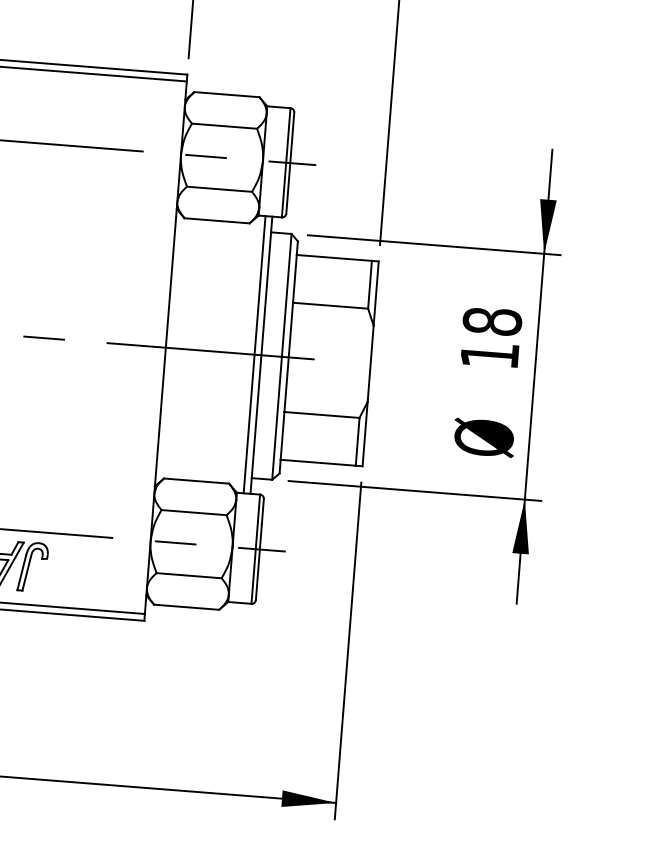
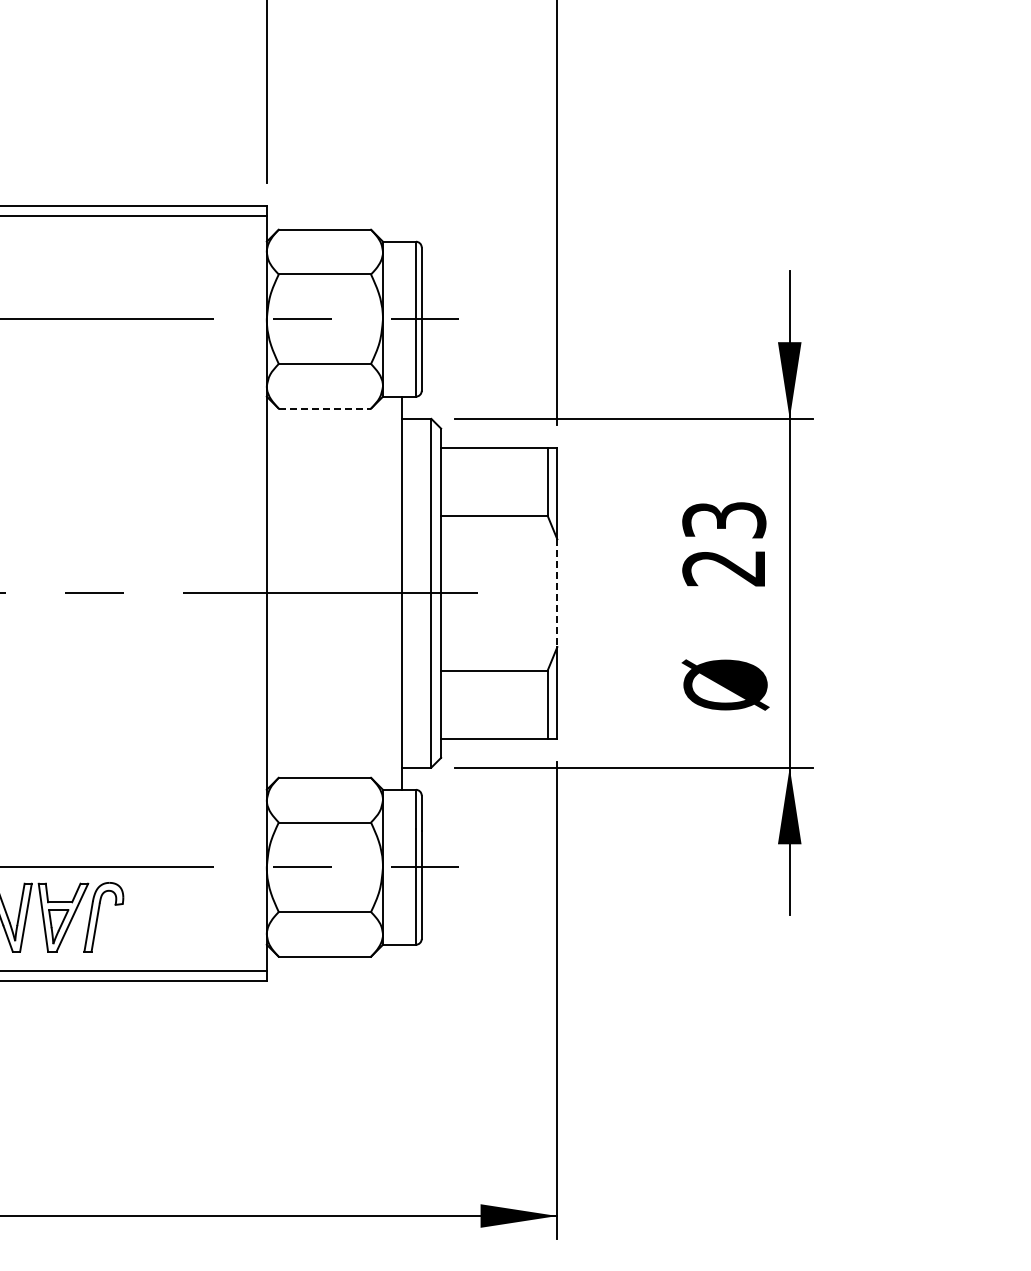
line: (217, 220) -> (325, 408), solid -> dashed
text: (491, 338) -> (724, 543), 18 -> 23
line: (254, 354) -> (392, 592), removed
line: (370, 364) -> (557, 593), solid -> dashed

